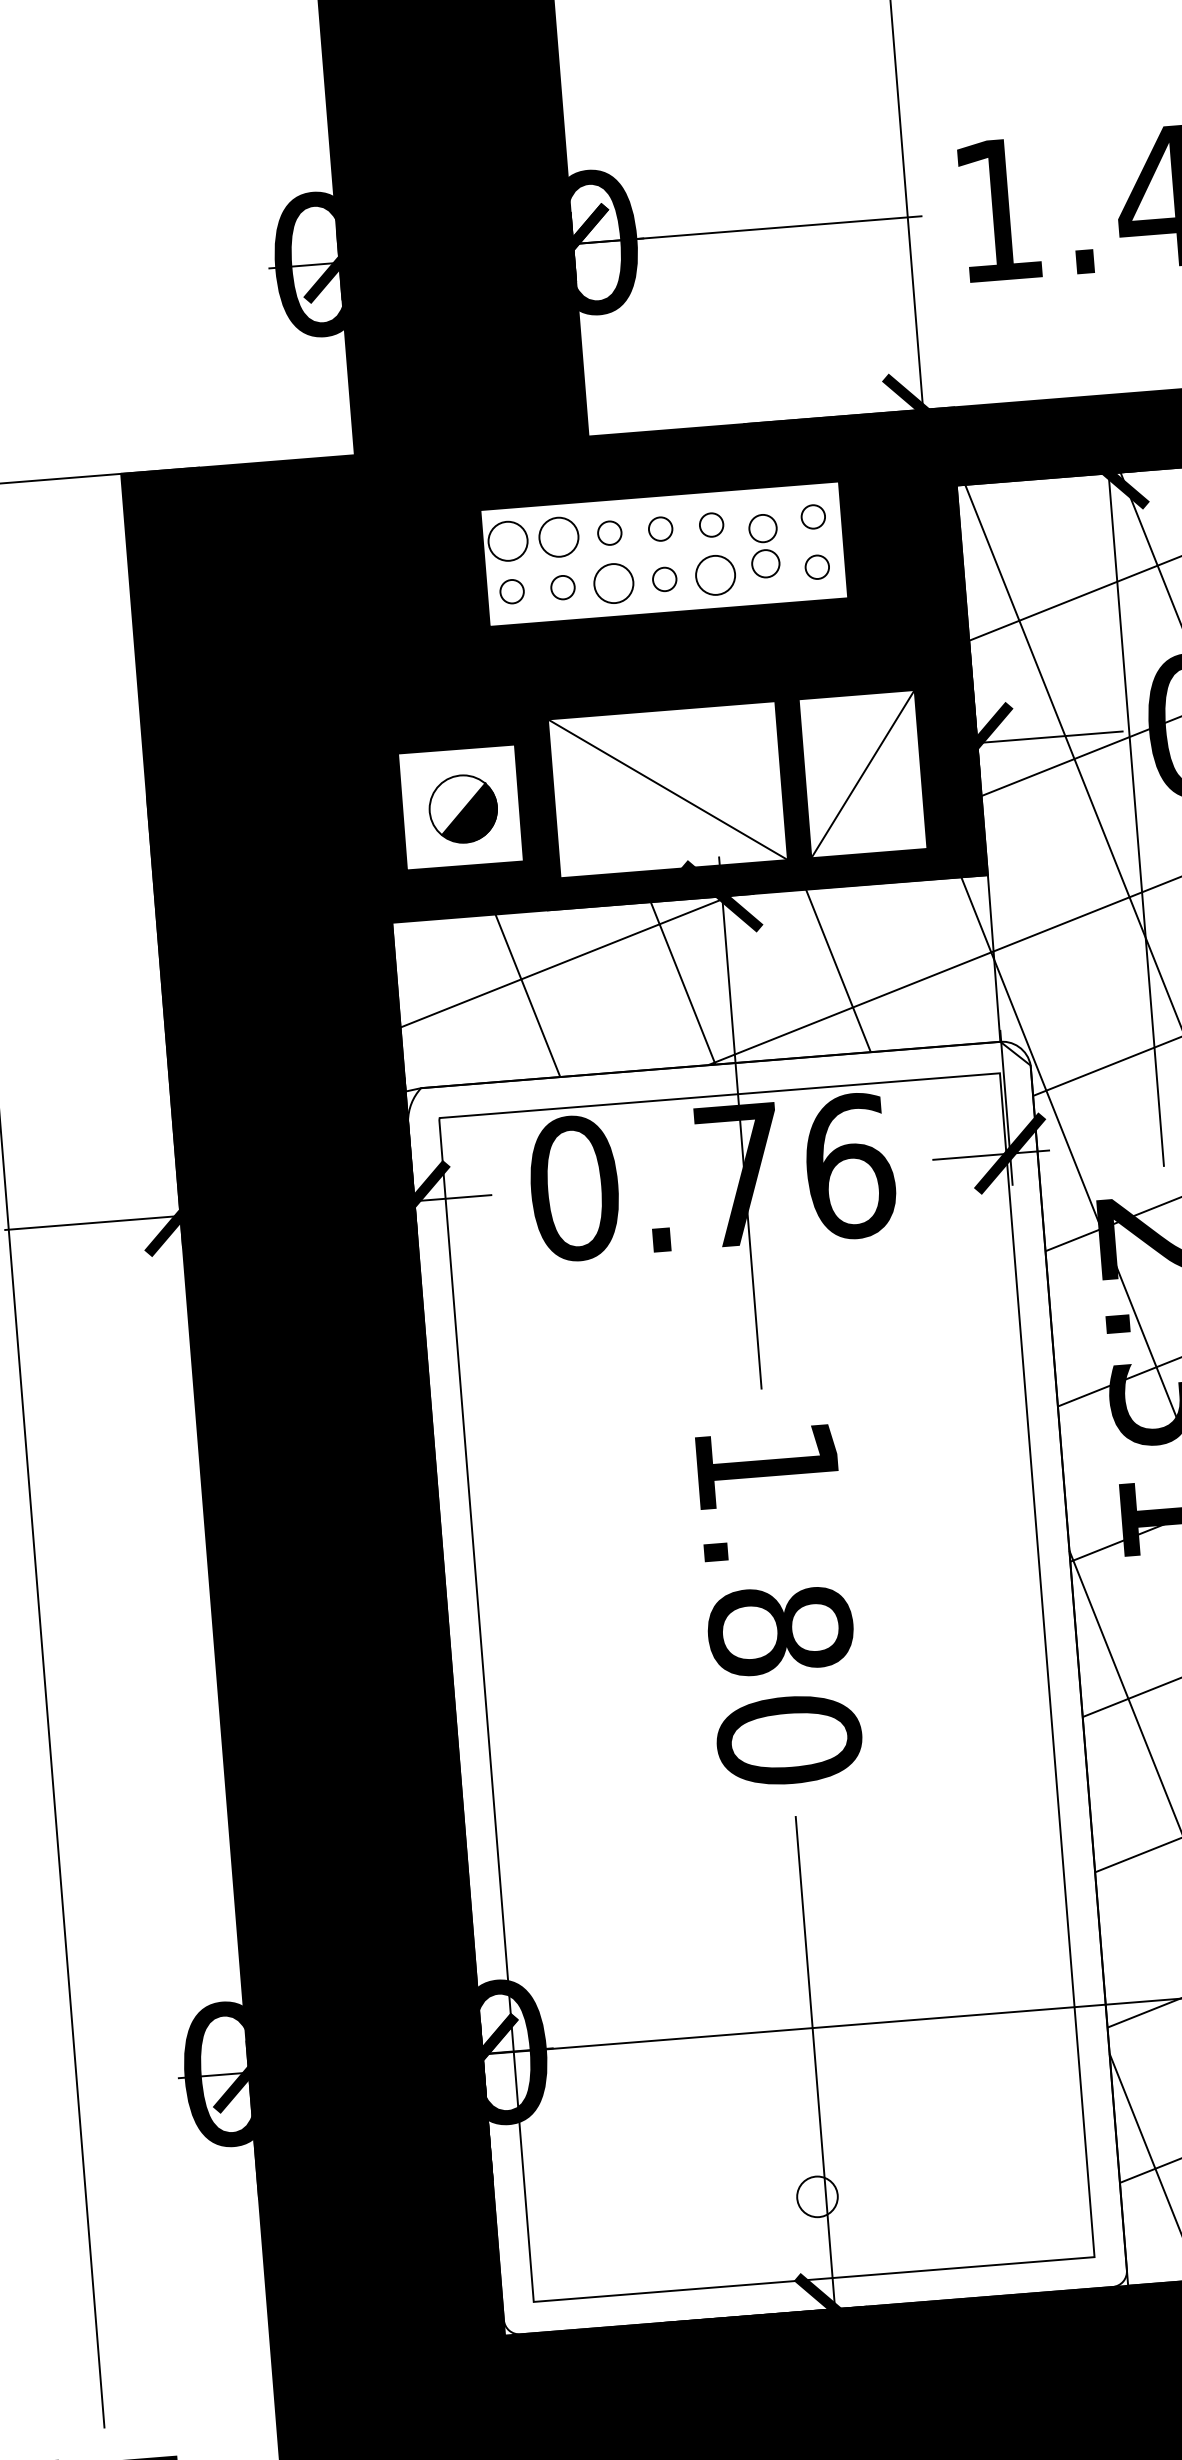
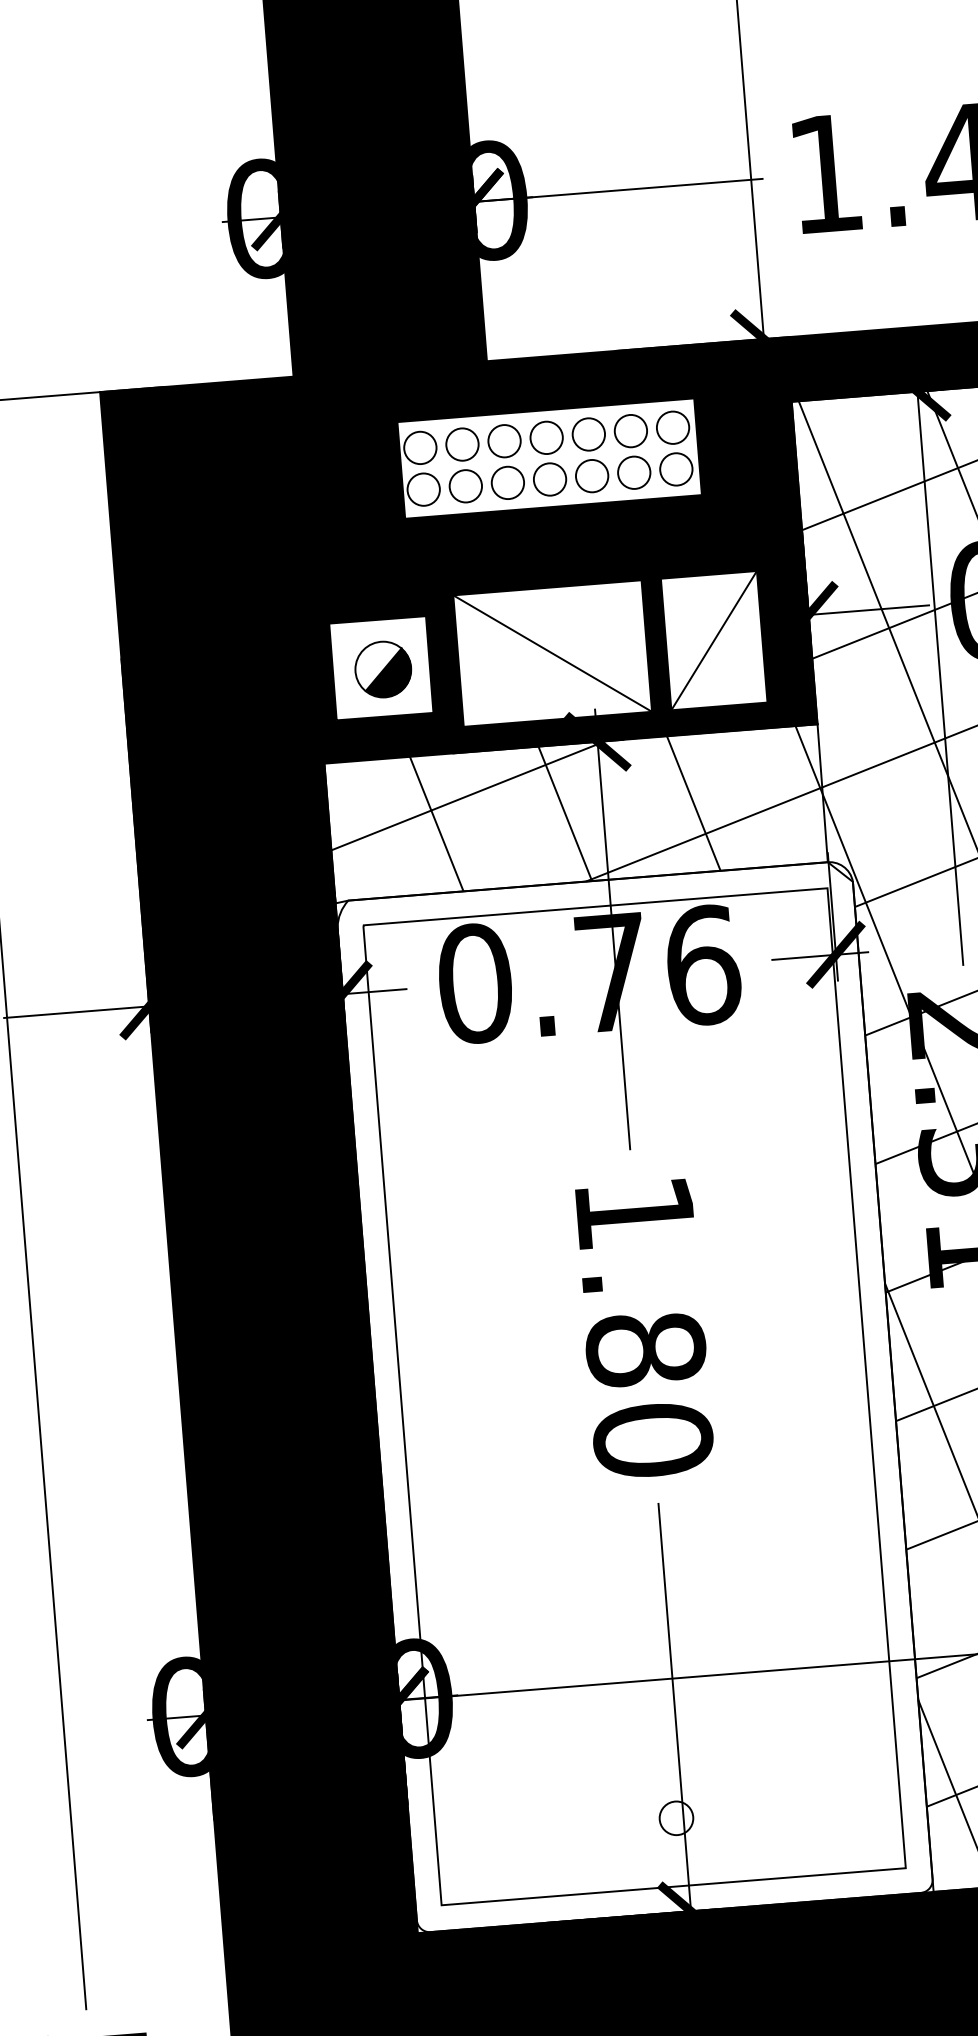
circle: (812, 516) -> (672, 427), size x1.67
circle: (711, 525) -> (588, 434), size x1.67
circle: (660, 528) -> (546, 437), size x1.67
circle: (609, 533) -> (504, 441), size x1.67
part: (764, 545) -> (632, 451), size x1.43
circle: (817, 567) -> (676, 469), size x1.67
circle: (664, 579) -> (549, 479), size x1.67
circle: (562, 587) -> (465, 486), size x1.67
circle: (511, 591) -> (423, 489), size x1.67

